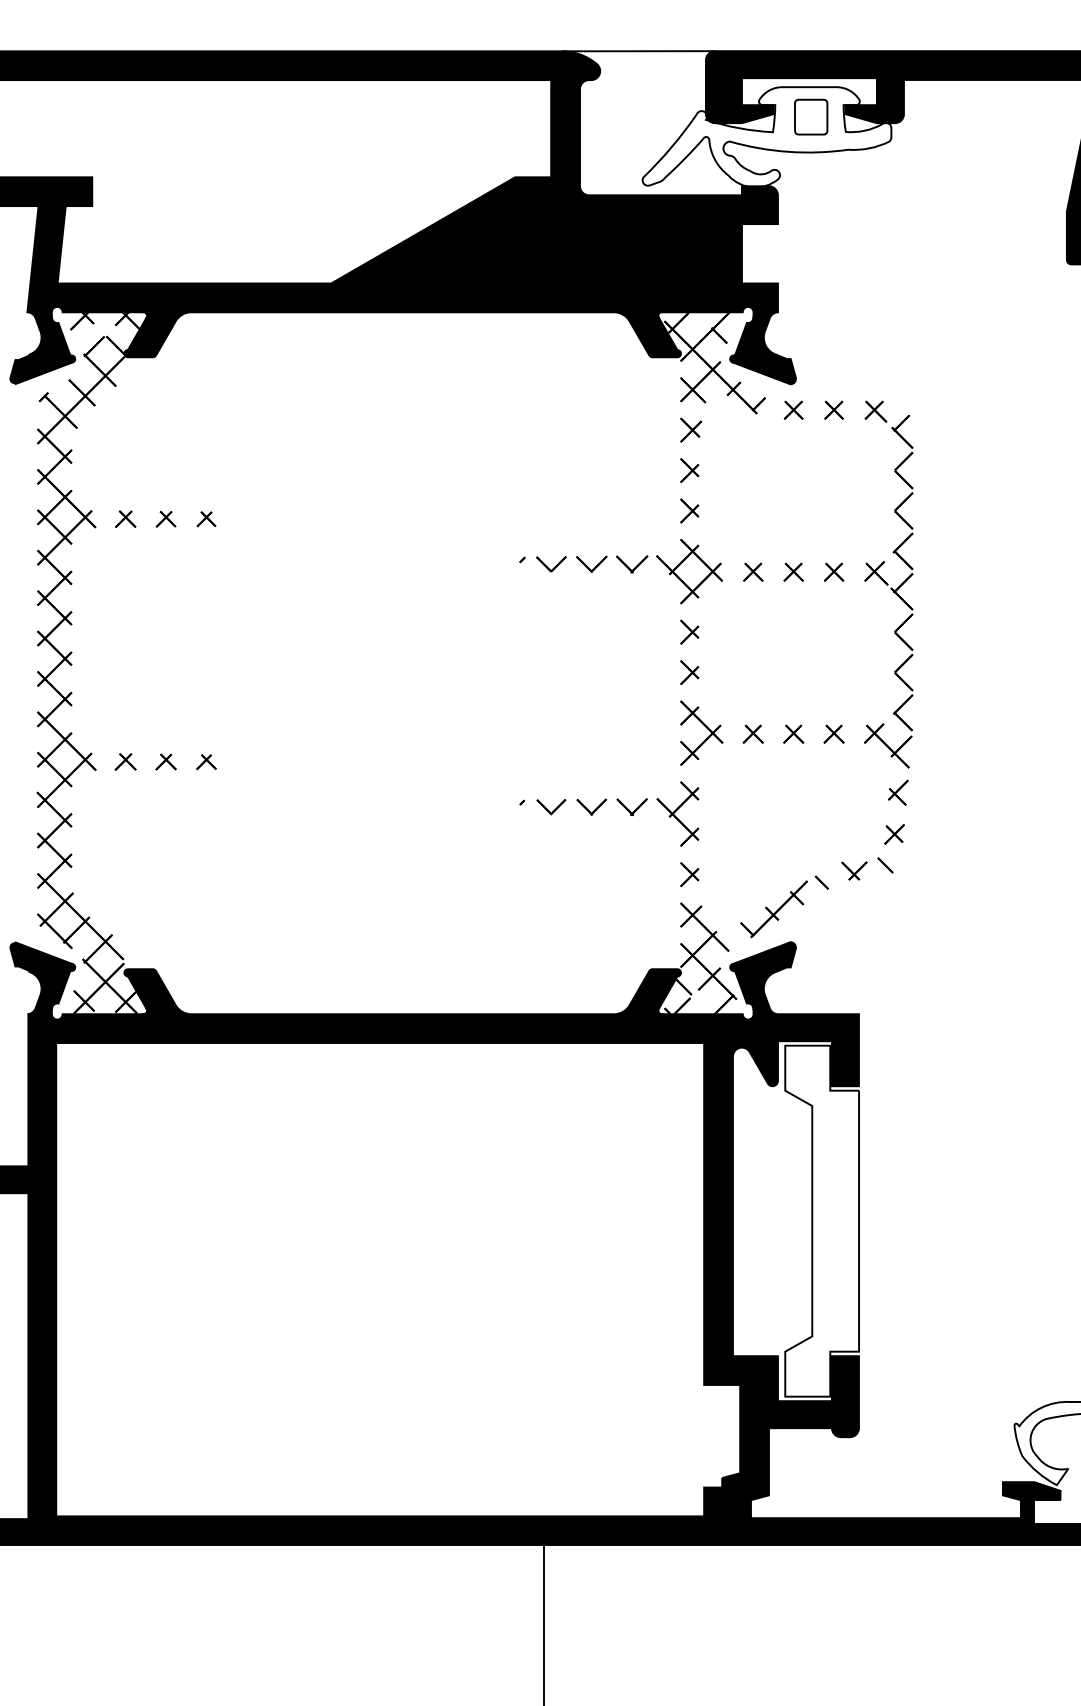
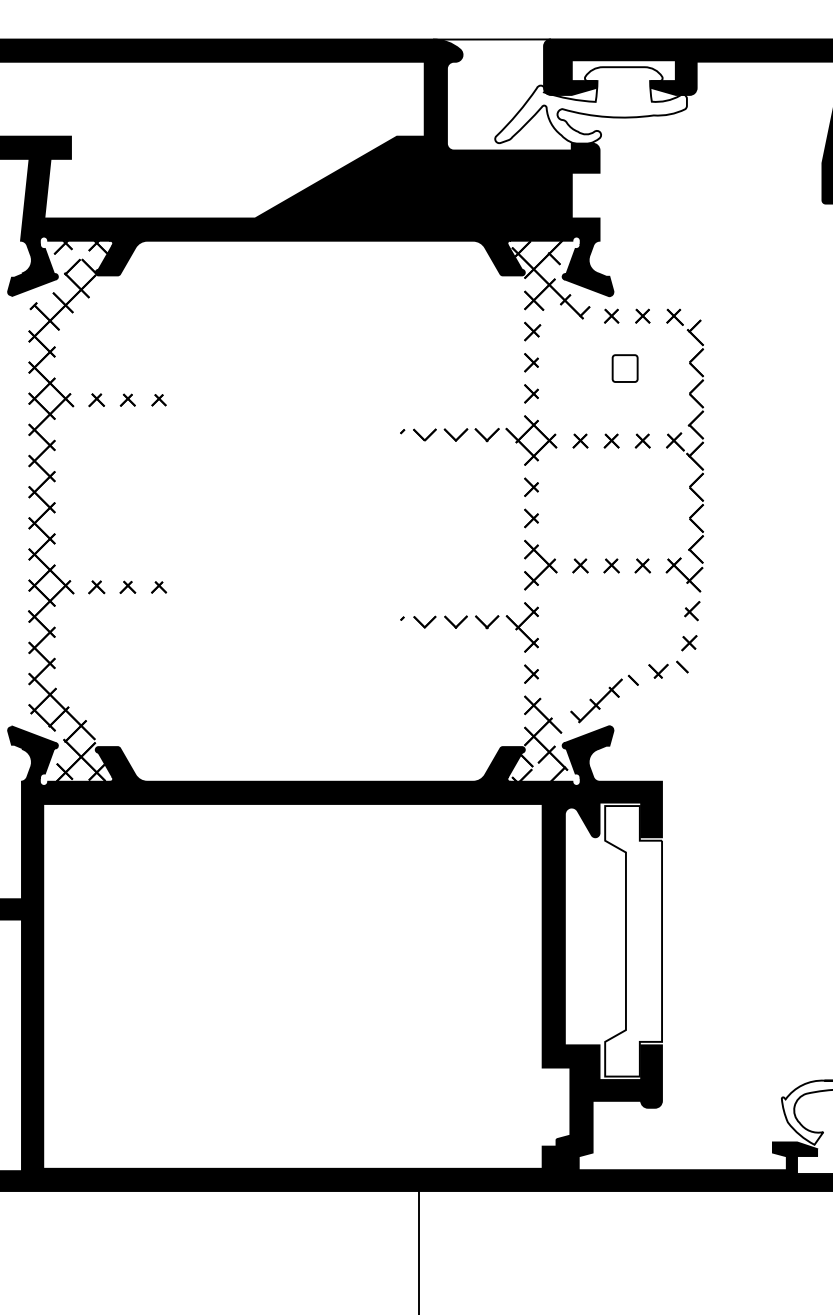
part: (811, 116) -> (625, 368), moved

